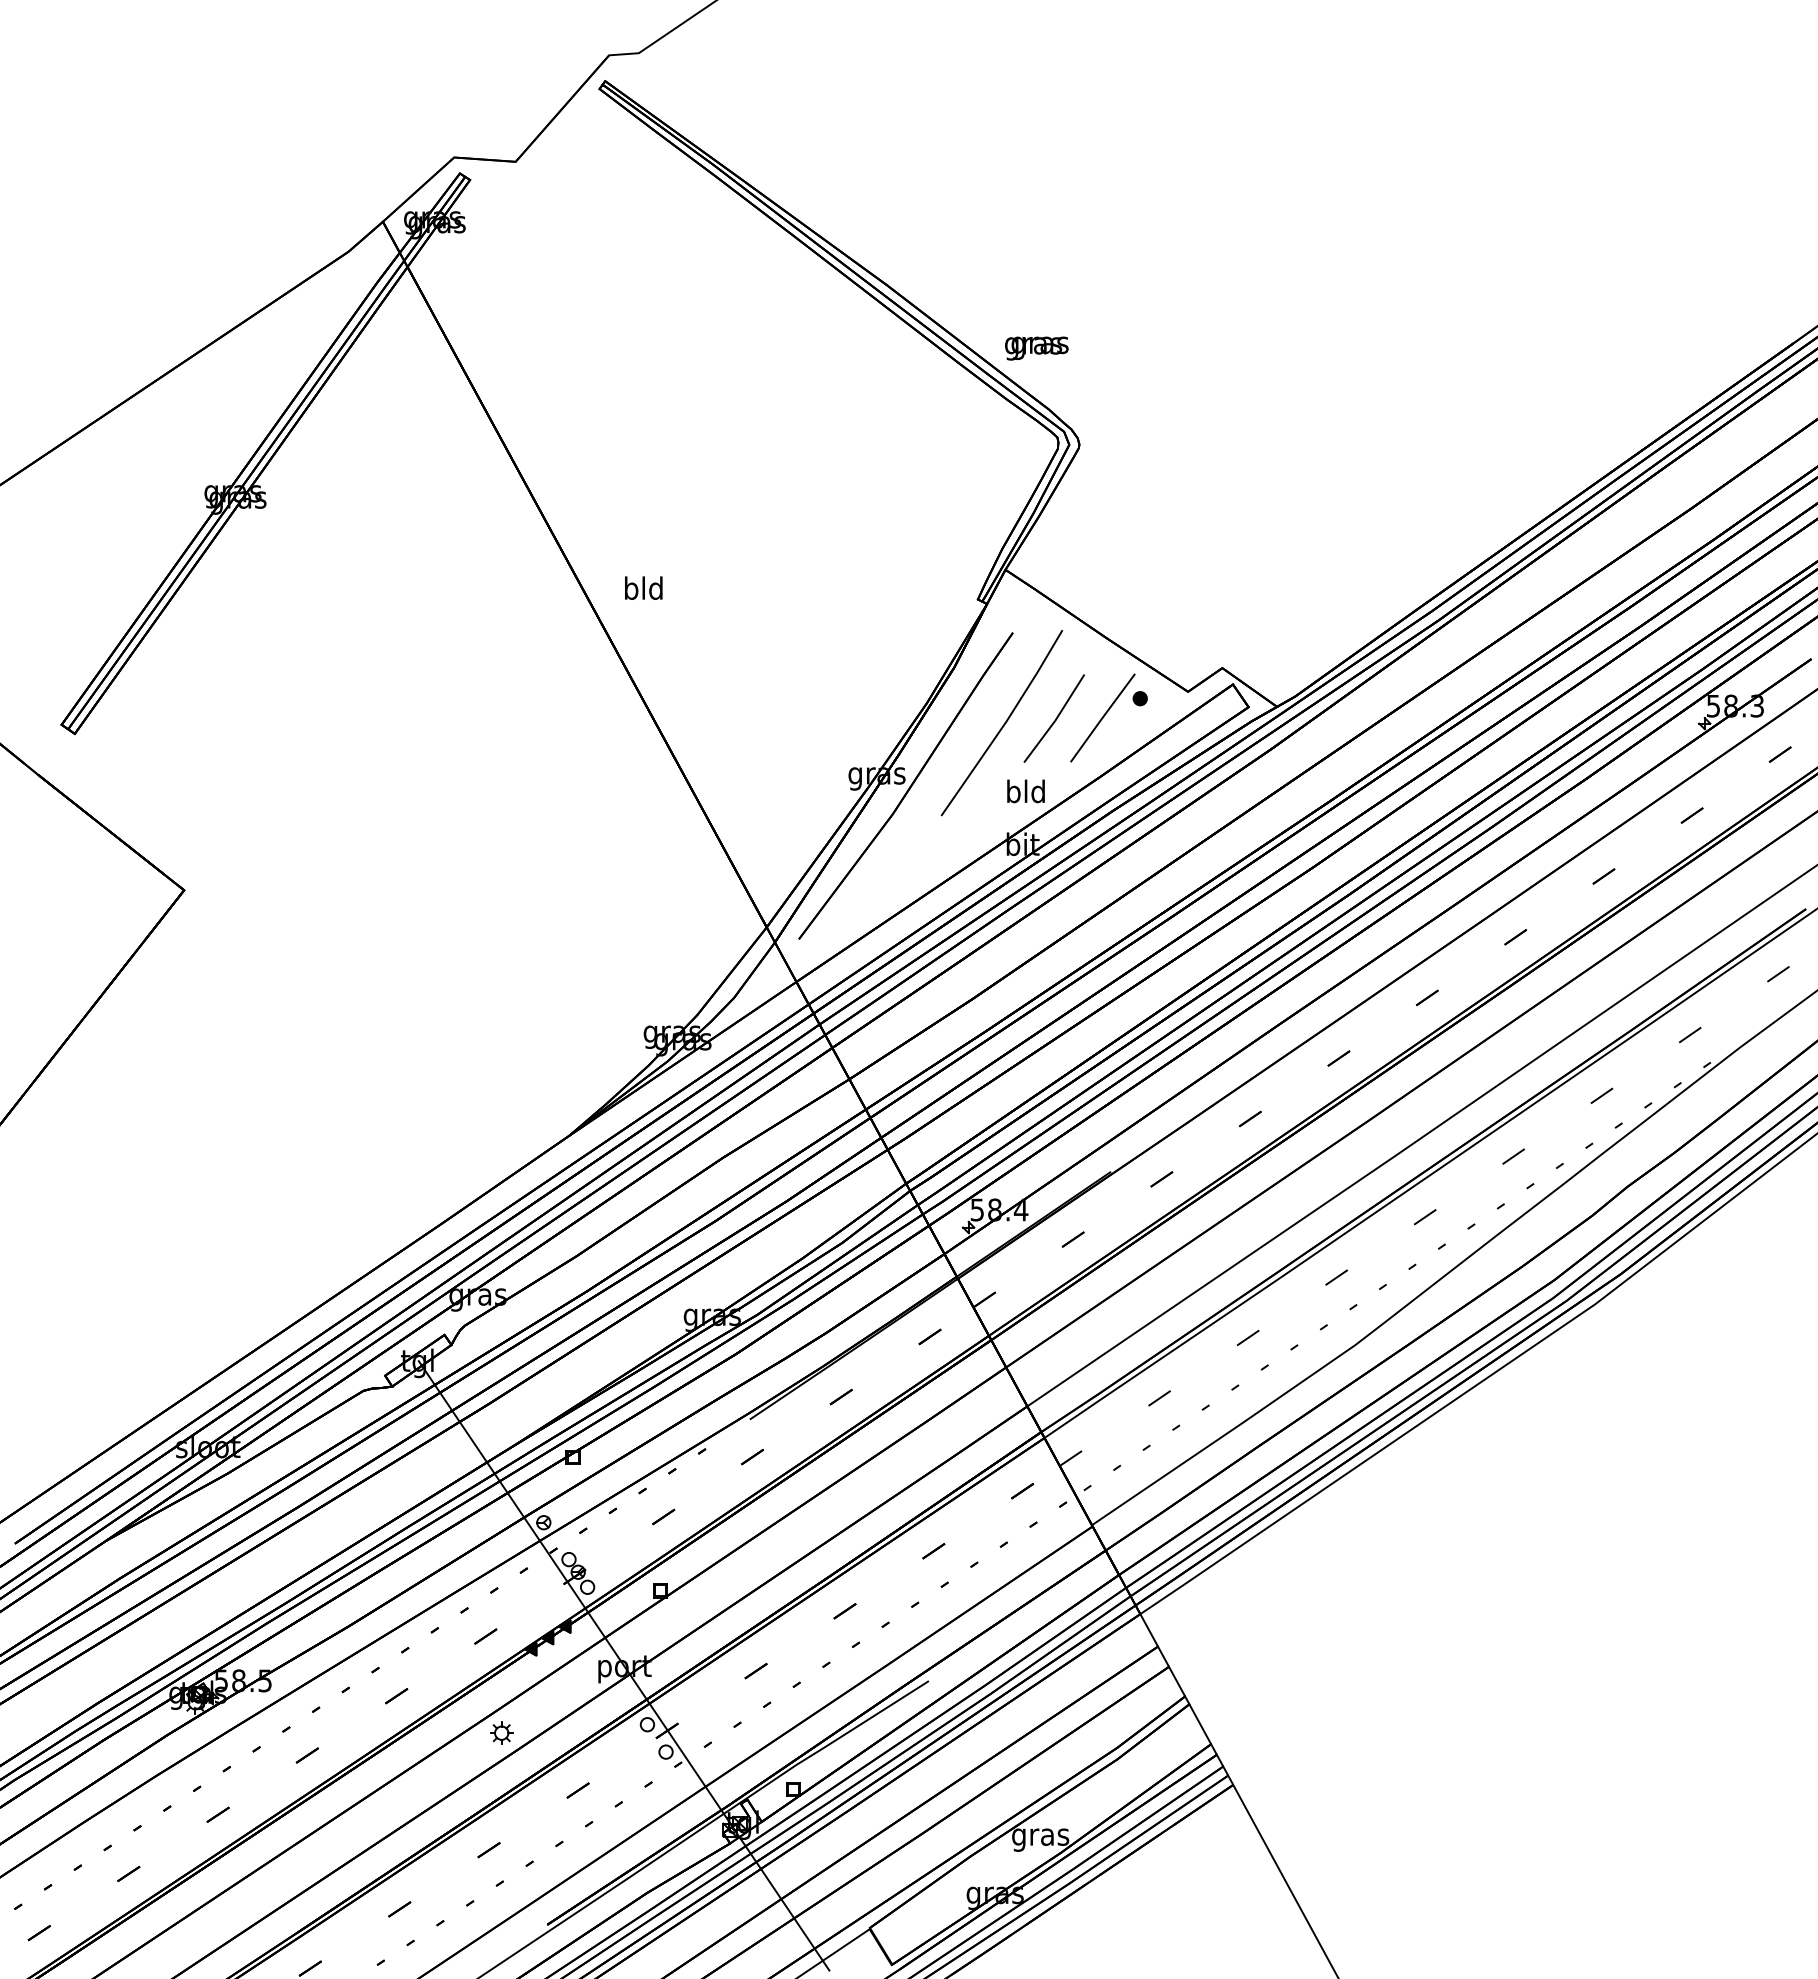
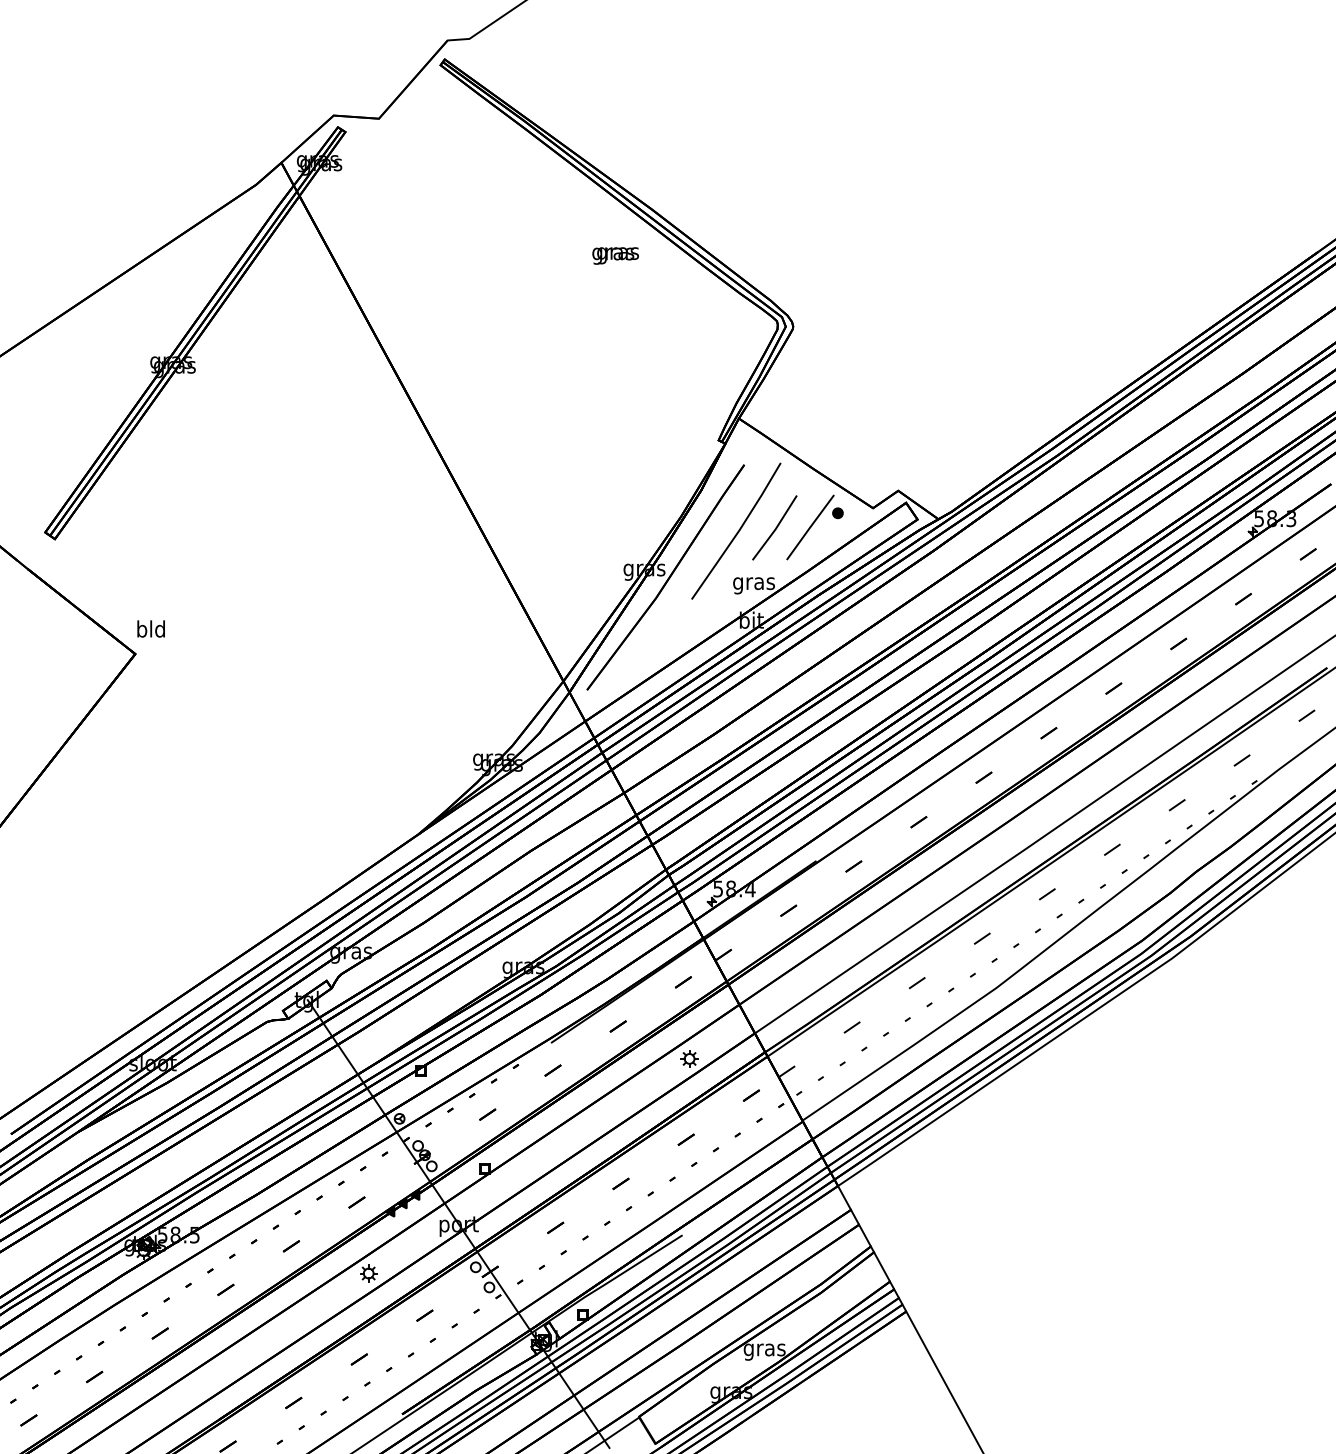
text: (1036, 348) -> (615, 255), moved
text: (643, 587) -> (150, 628), moved
text: (1025, 794) -> (753, 583), bld -> gras
part: (938, 1440) -> (689, 1058), added

